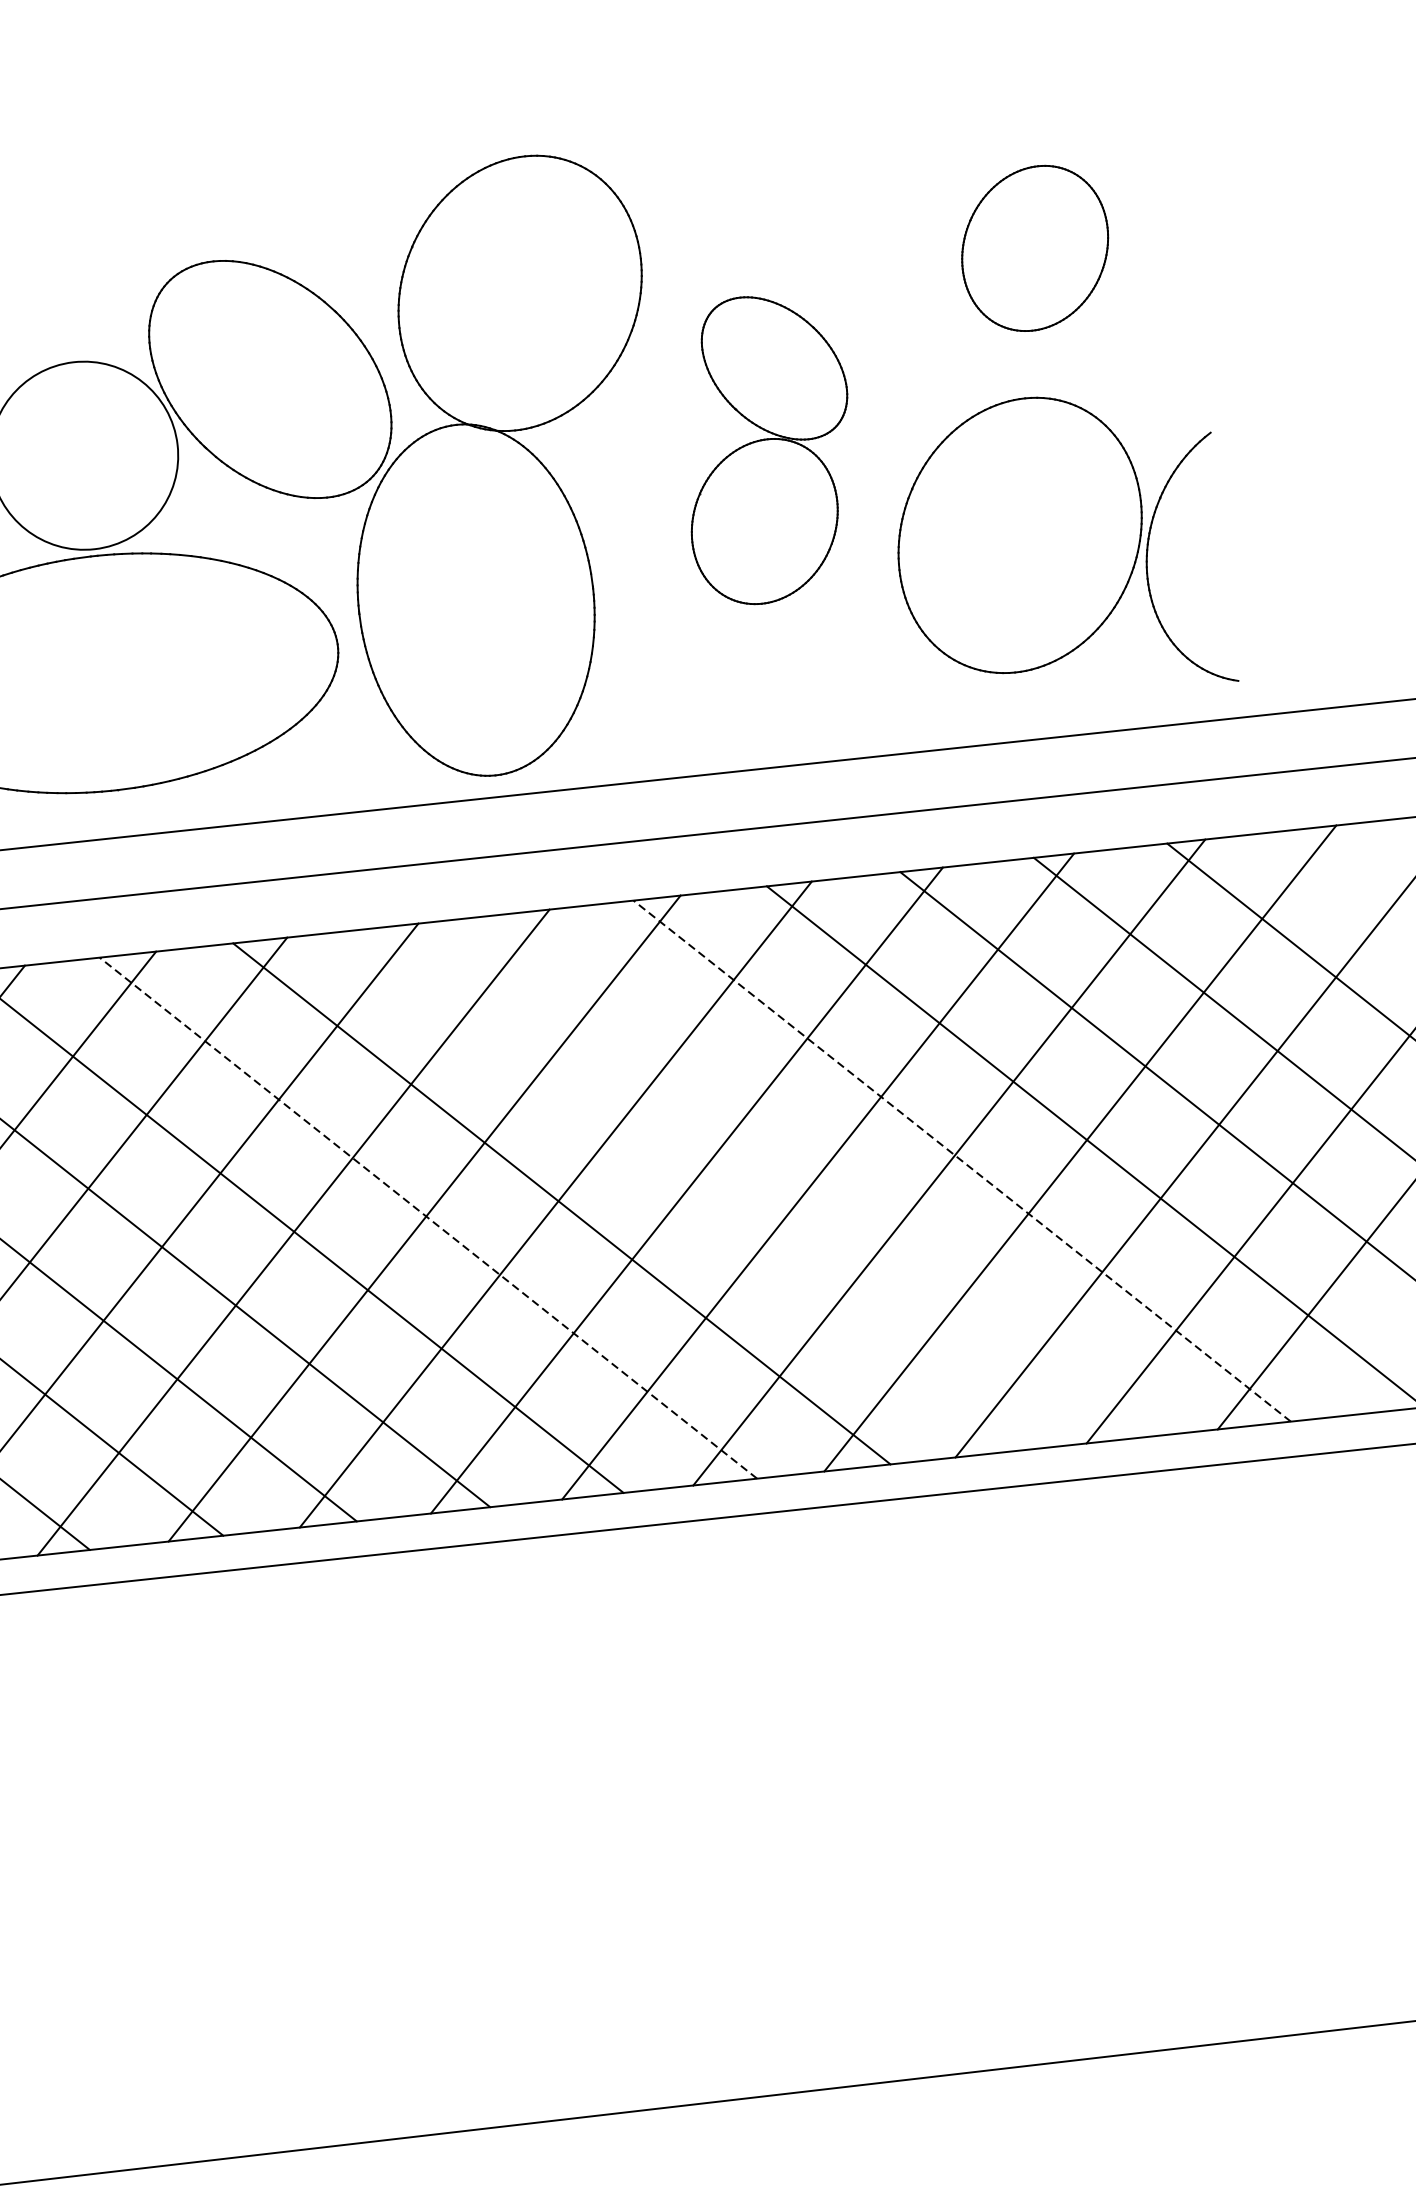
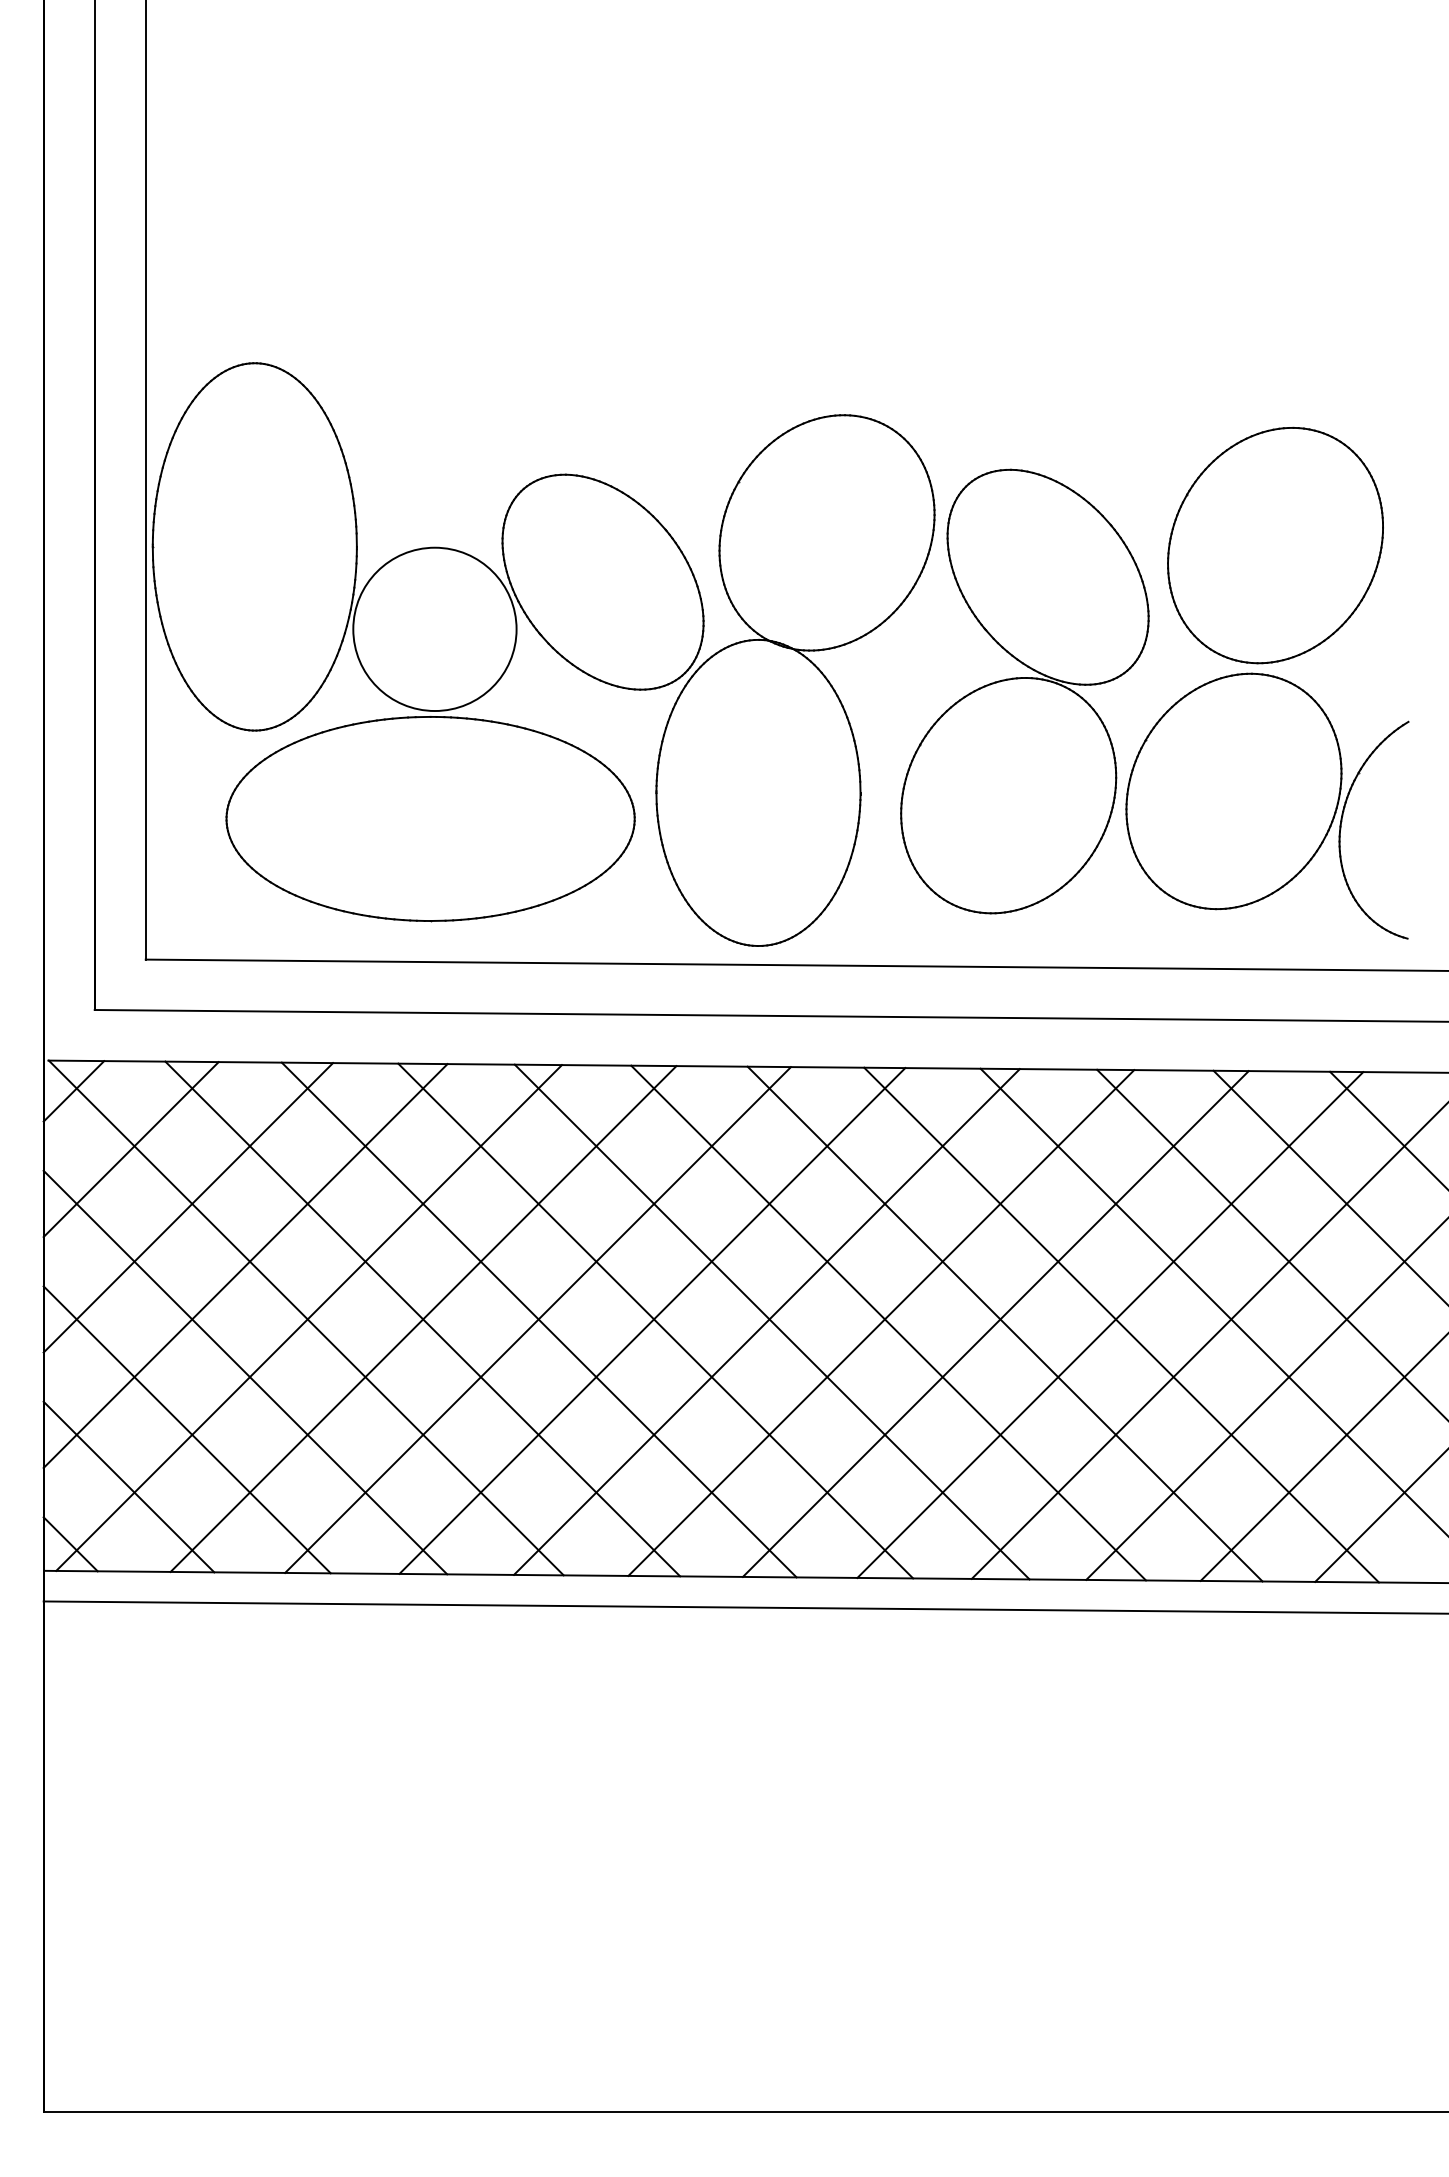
part: (1035, 248) -> (1275, 545), size x1.67
part: (767, 448) -> (1024, 691), size x1.67
line: (962, 1161) -> (1121, 1325), dashed -> solid
line: (827, 1174) -> (1004, 1323), added
line: (695, 1189) -> (888, 1322), added
line: (428, 1217) -> (655, 1320), dashed -> solid

